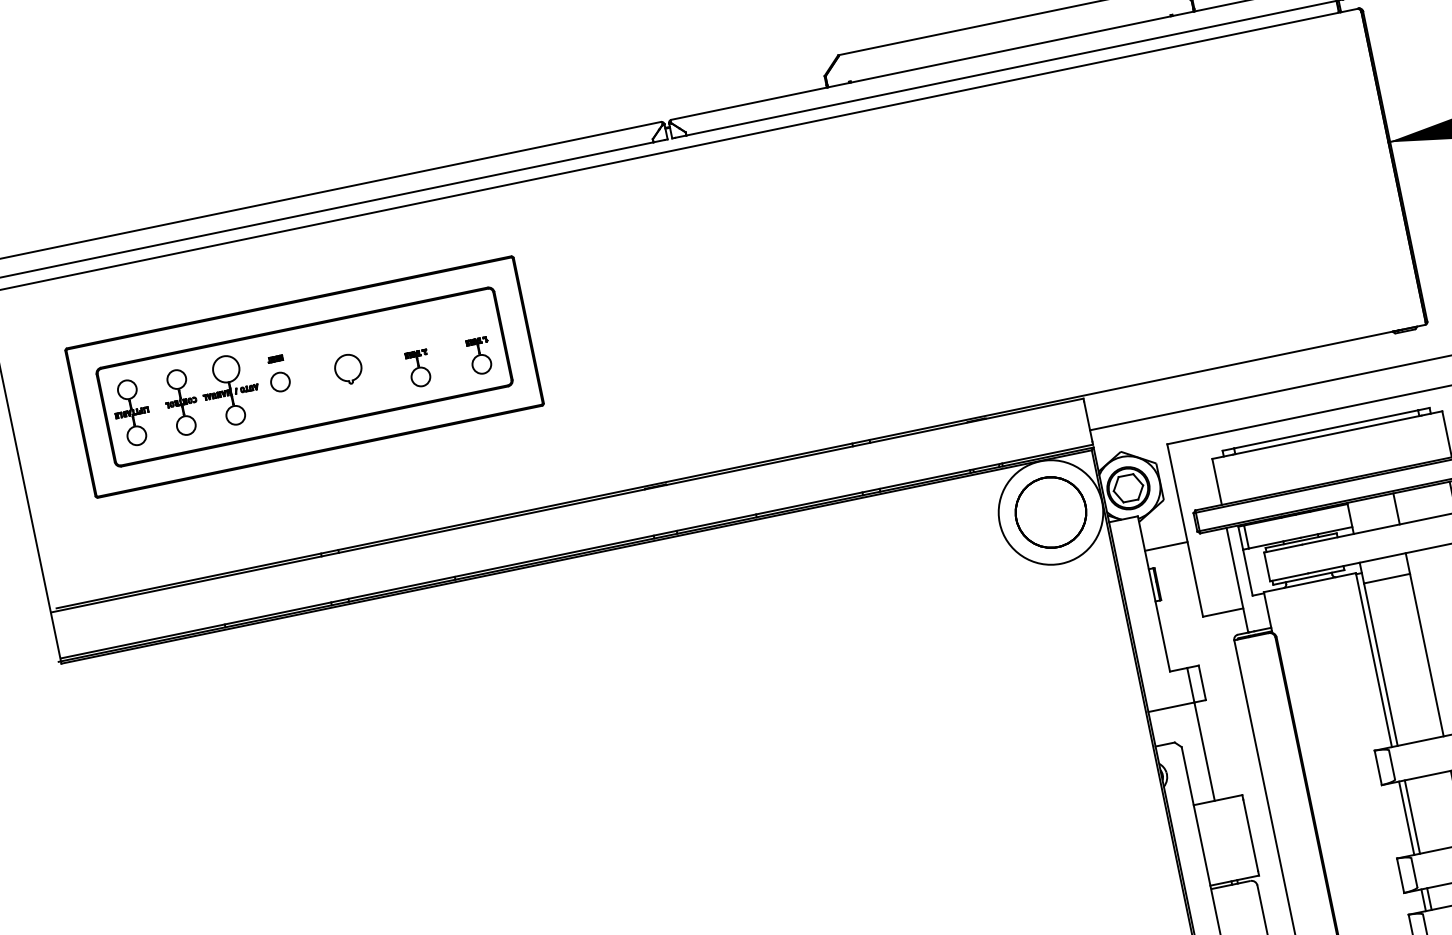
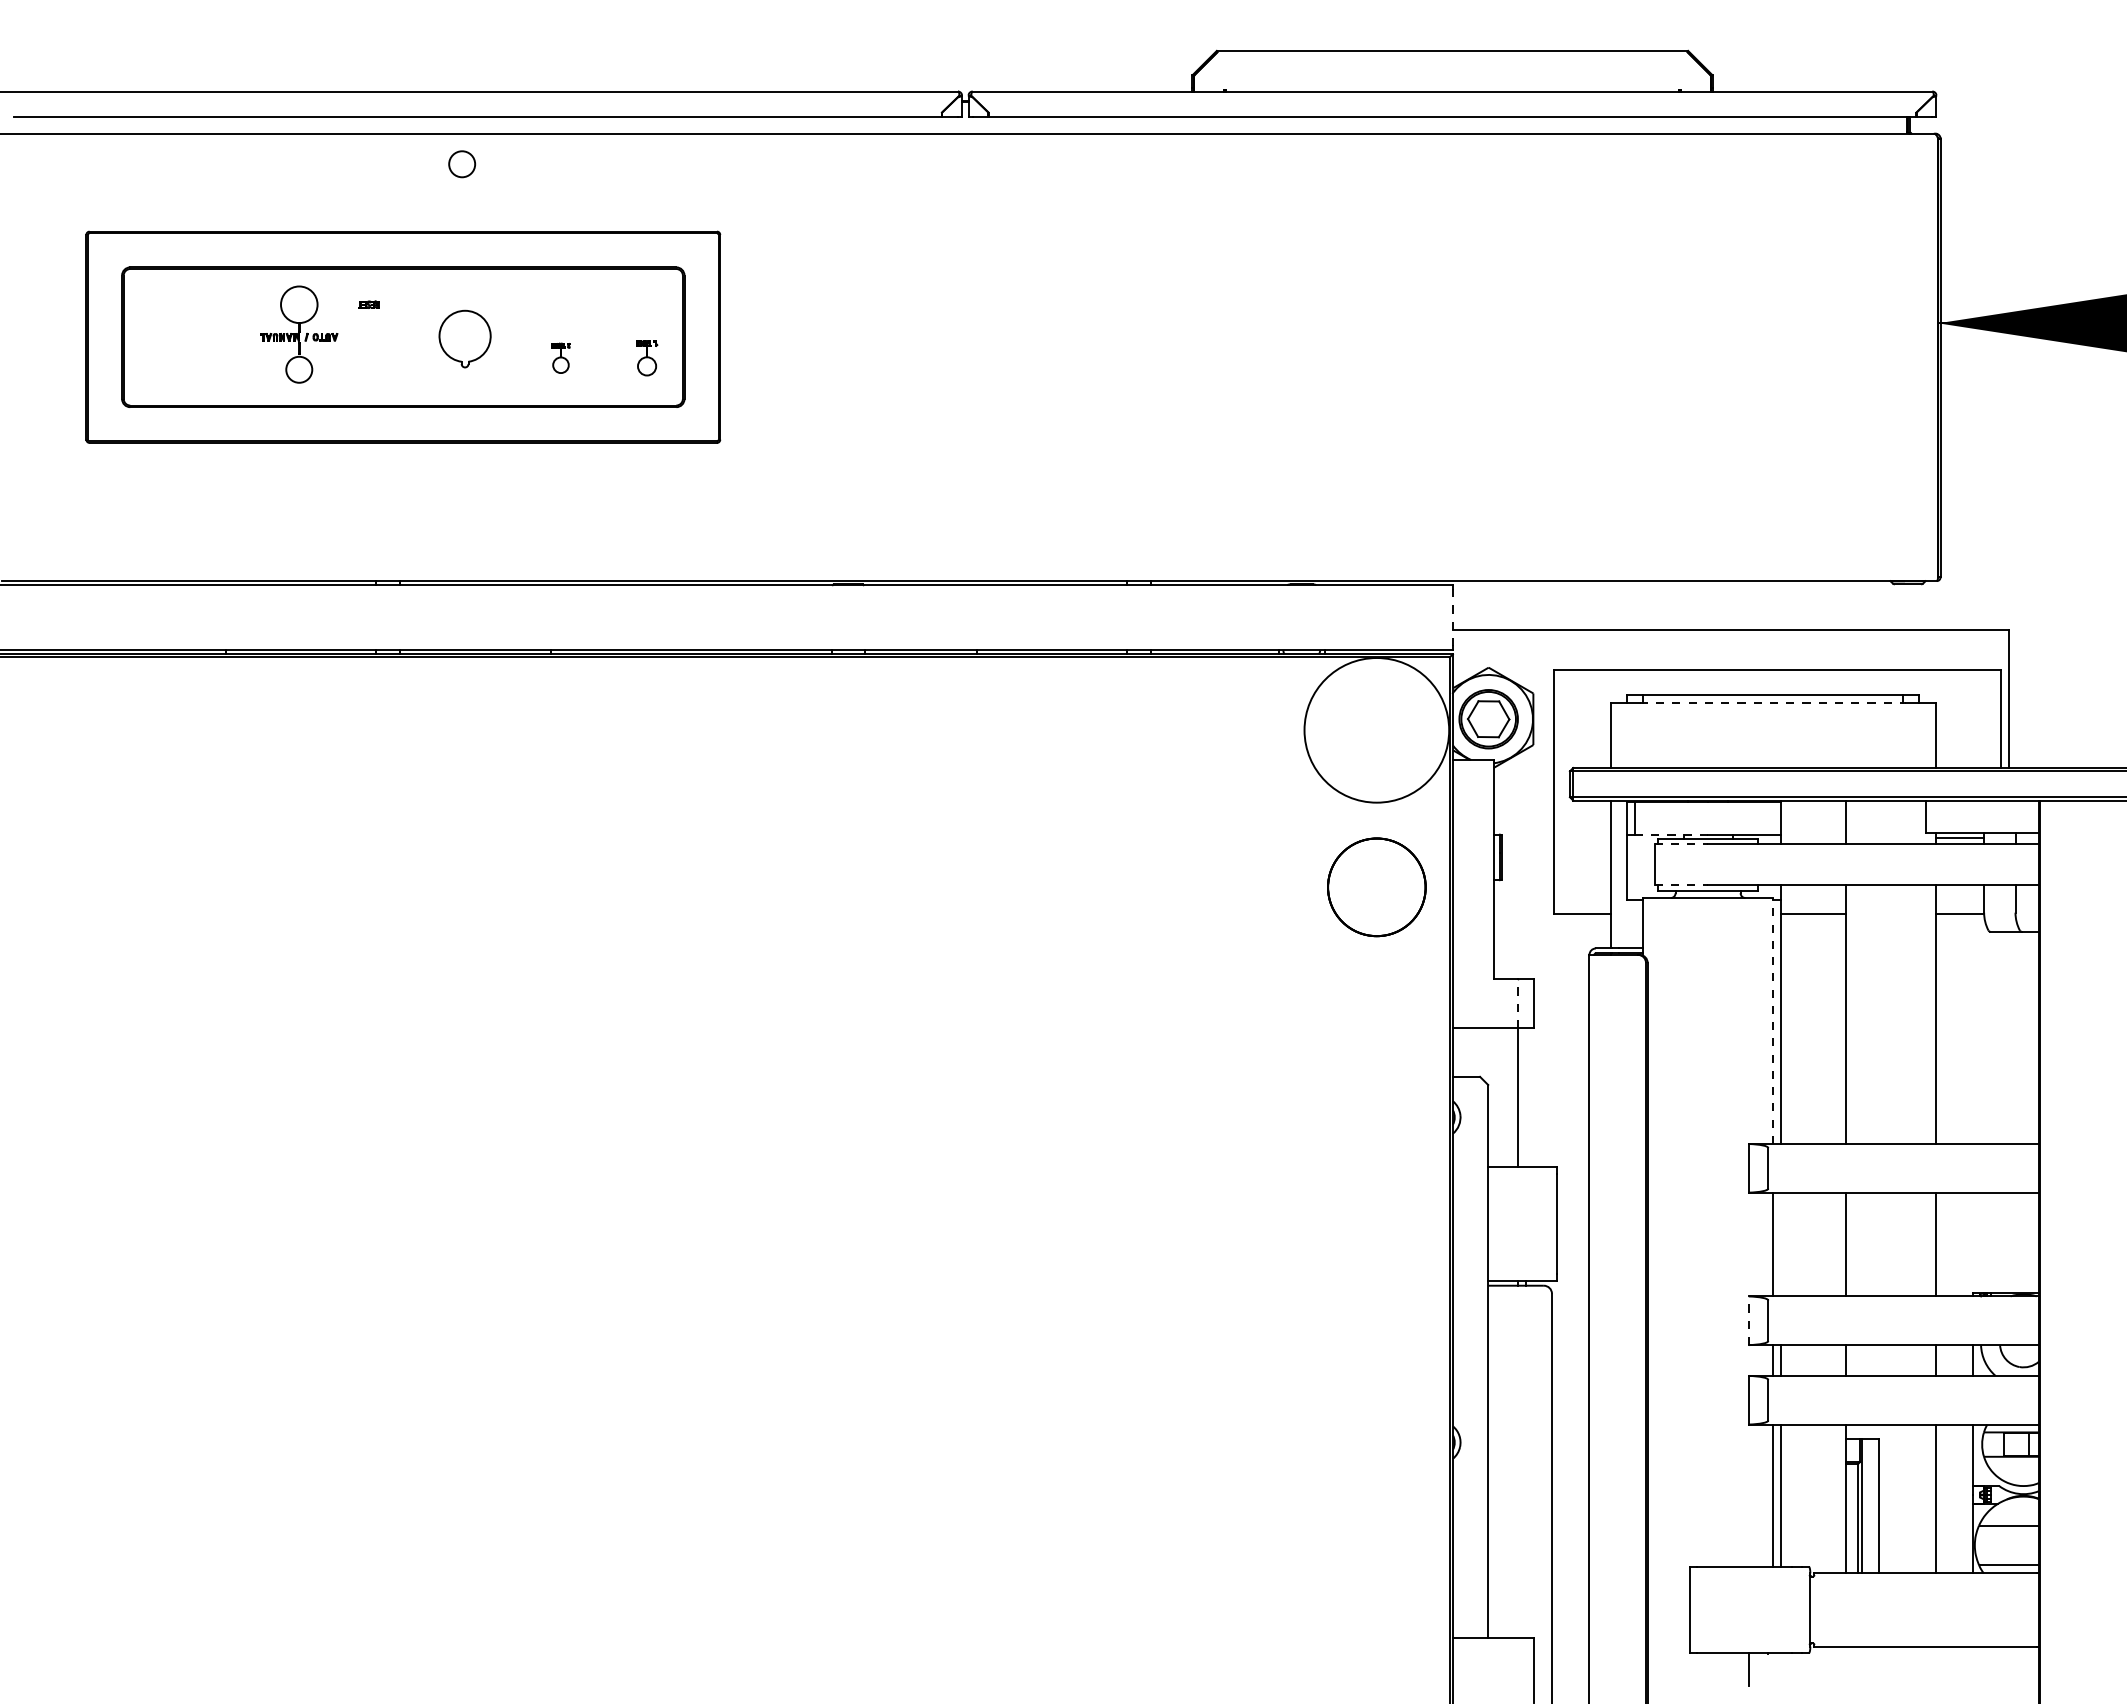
part: (479, 356) -> (646, 358), size x0.7
part: (348, 369) -> (464, 339), size x1.4
part: (418, 369) -> (560, 358), size x0.6
circle: (280, 382) -> (462, 164), moved
part: (181, 401) -> (229, 336), removed
part: (132, 412) -> (159, 336), removed
line: (1087, 421) -> (1452, 617), solid -> dashed
line: (1327, 435) -> (1773, 703), solid -> dashed
part: (1050, 512) -> (1376, 887), moved
line: (1274, 543) -> (1671, 834), solid -> dashed
line: (1166, 546) -> (1523, 808), removed
line: (1283, 548) -> (1681, 844), solid -> dashed
line: (1289, 577) -> (1681, 885), solid -> dashed
line: (1374, 660) -> (1773, 1021), solid -> dashed
line: (1190, 685) -> (1517, 1003), solid -> dashed
line: (1412, 816) -> (1781, 1244), removed
line: (1400, 875) -> (1748, 1320), solid -> dashed

